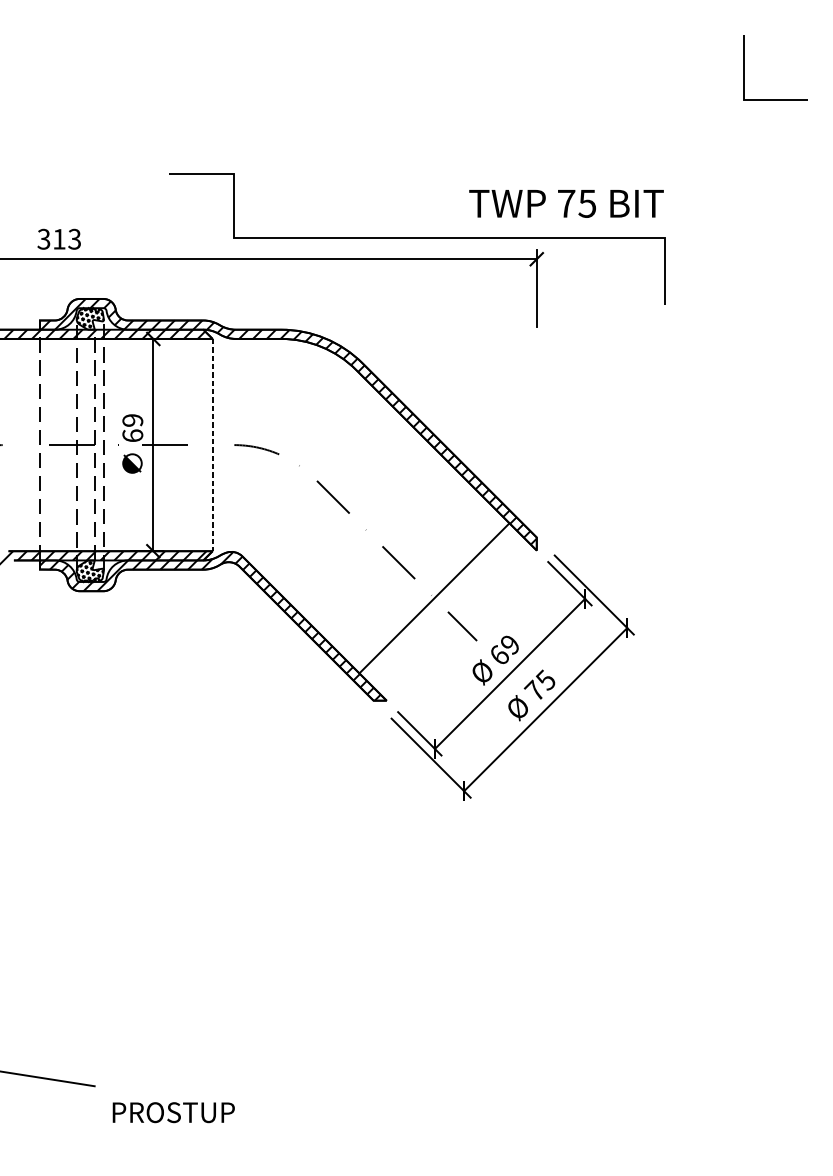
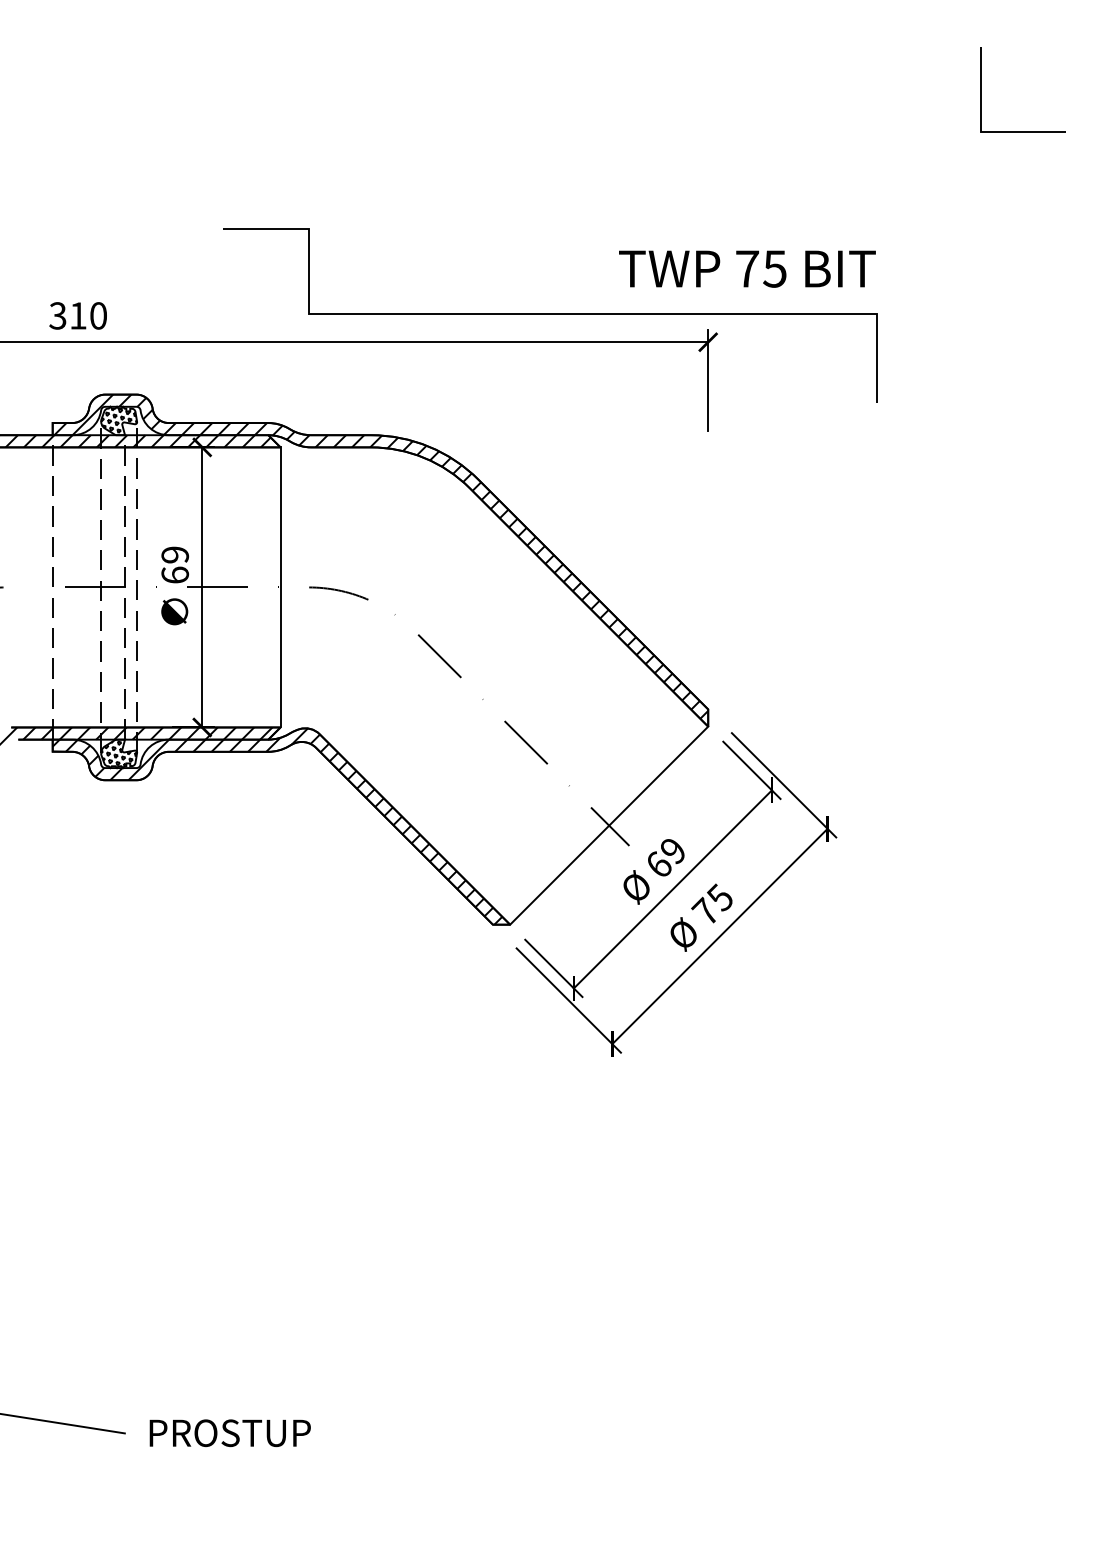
text: (73, 238) -> (97, 315), 313 -> 310
line: (212, 445) -> (280, 587), dashed -> solid
line: (434, 598) -> (609, 825), moved
text: (173, 1112) -> (229, 1433), moved

